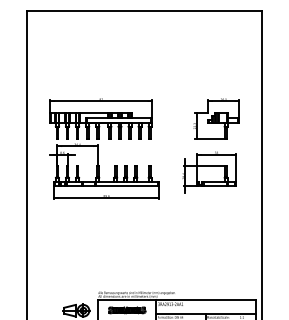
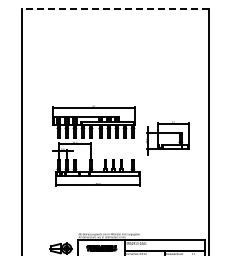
line: (144, 10) -> (115, 8), solid -> dashed
part: (216, 118) -> (173, 94), removed
part: (104, 148) -> (96, 145), moved

